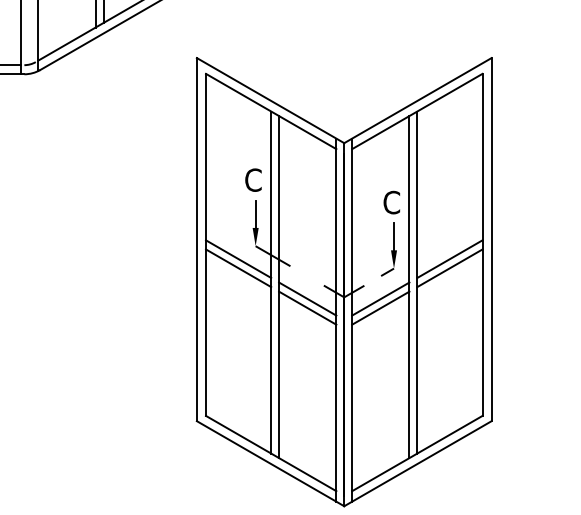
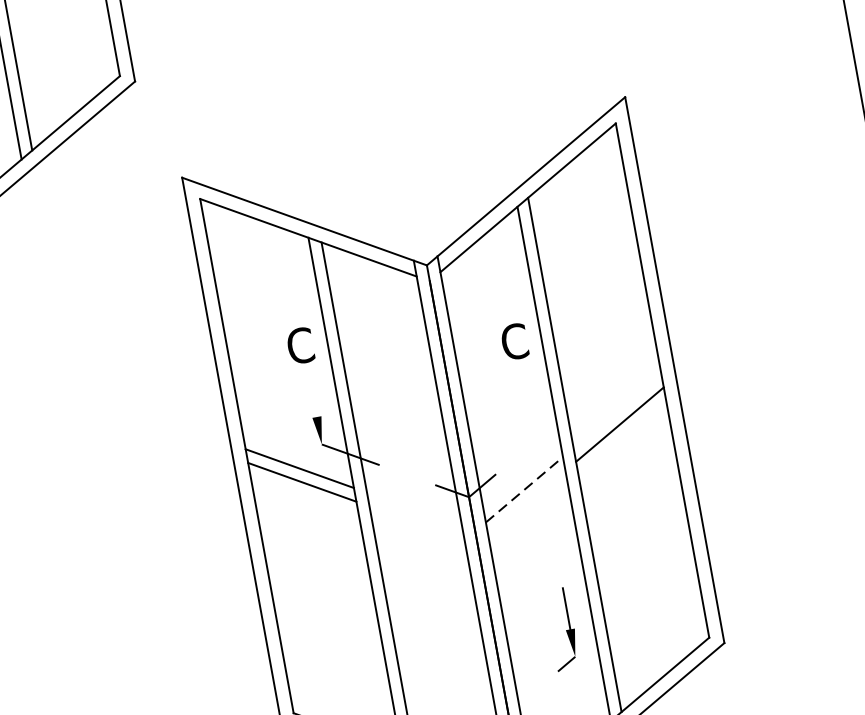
line: (255, 213) -> (312, 395), removed
part: (388, 249) -> (561, 629), moved
line: (449, 258) -> (616, 410), removed
line: (307, 298) -> (414, 508), removed
line: (381, 298) -> (525, 488), solid -> dashed
line: (307, 307) -> (416, 522), removed
line: (380, 307) -> (526, 502), removed

